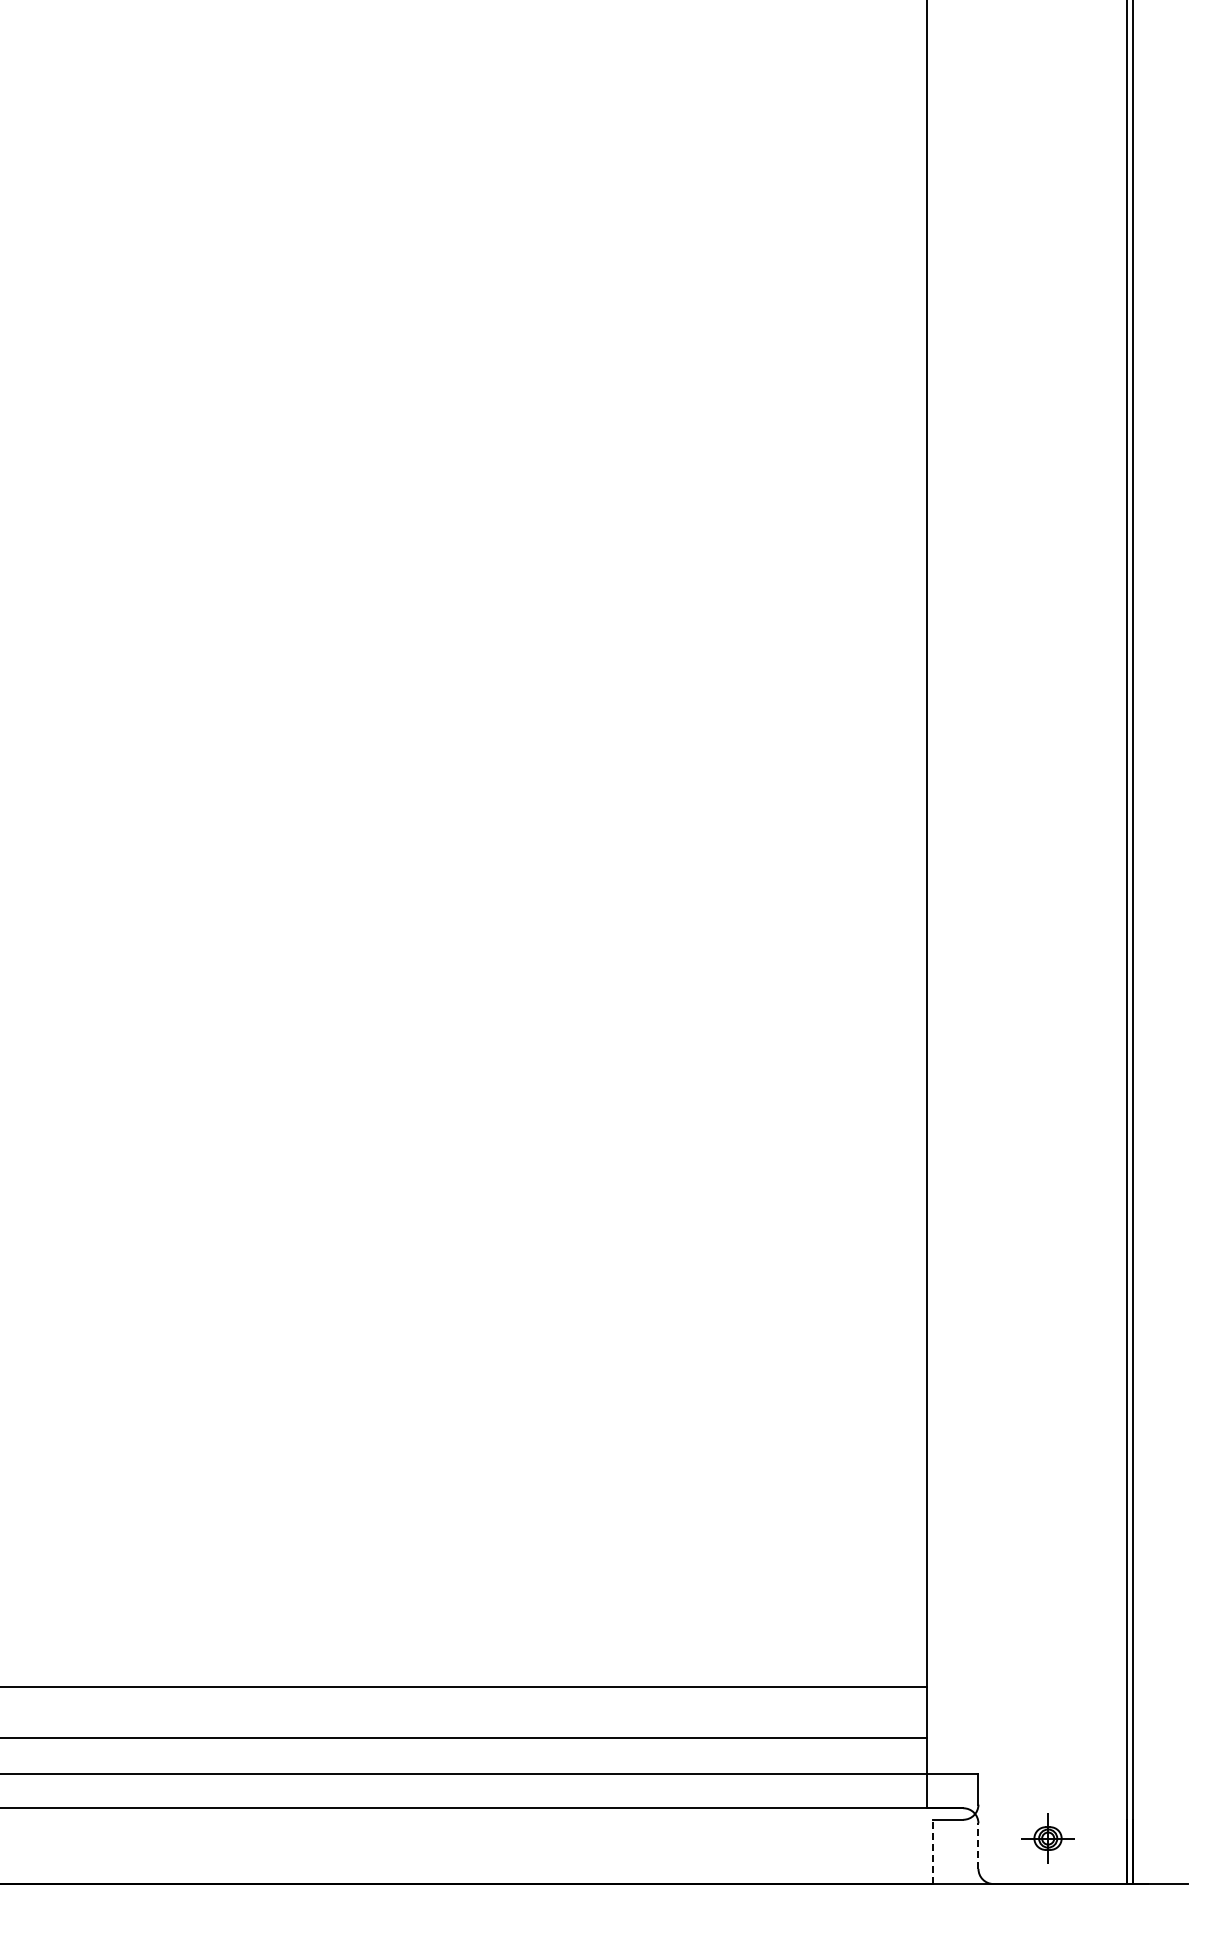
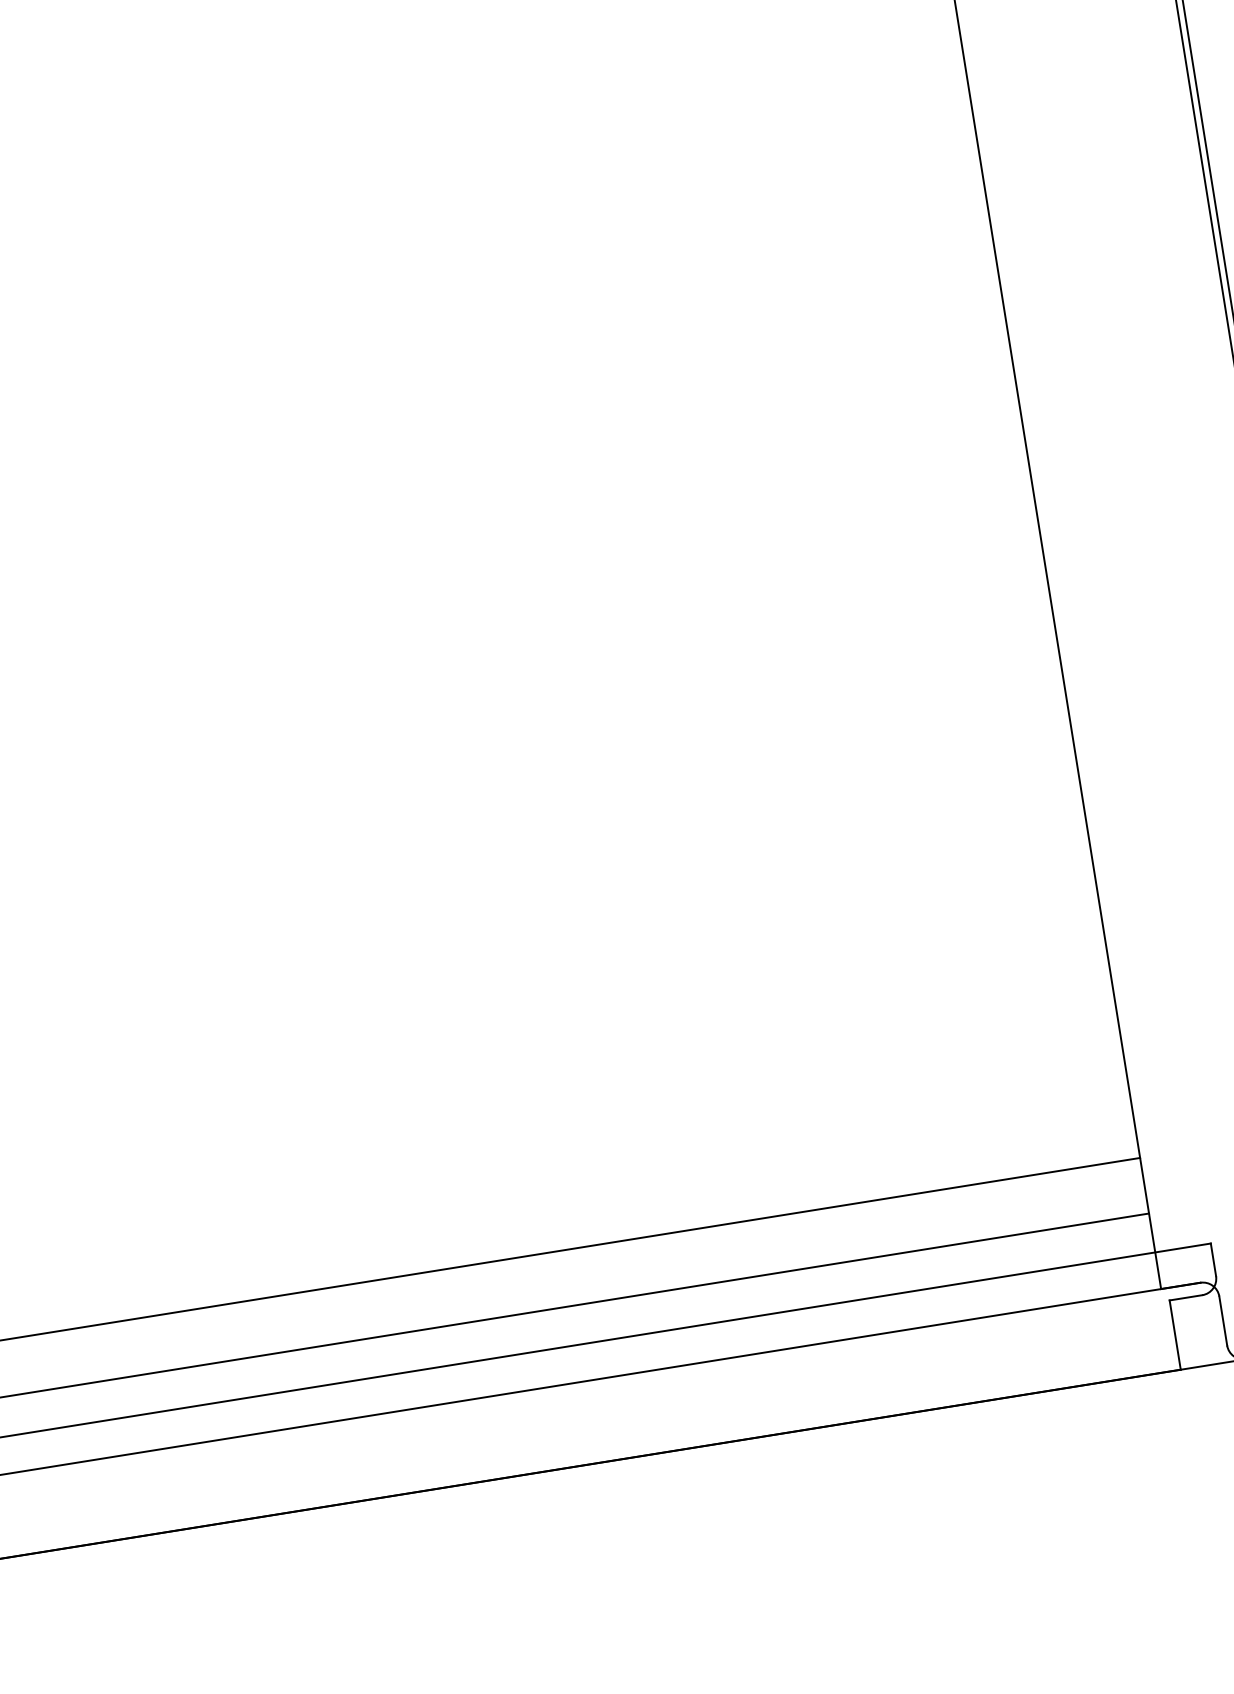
line: (978, 1846) -> (1223, 1321), dashed -> solid
line: (933, 1851) -> (1175, 1334), dashed -> solid

